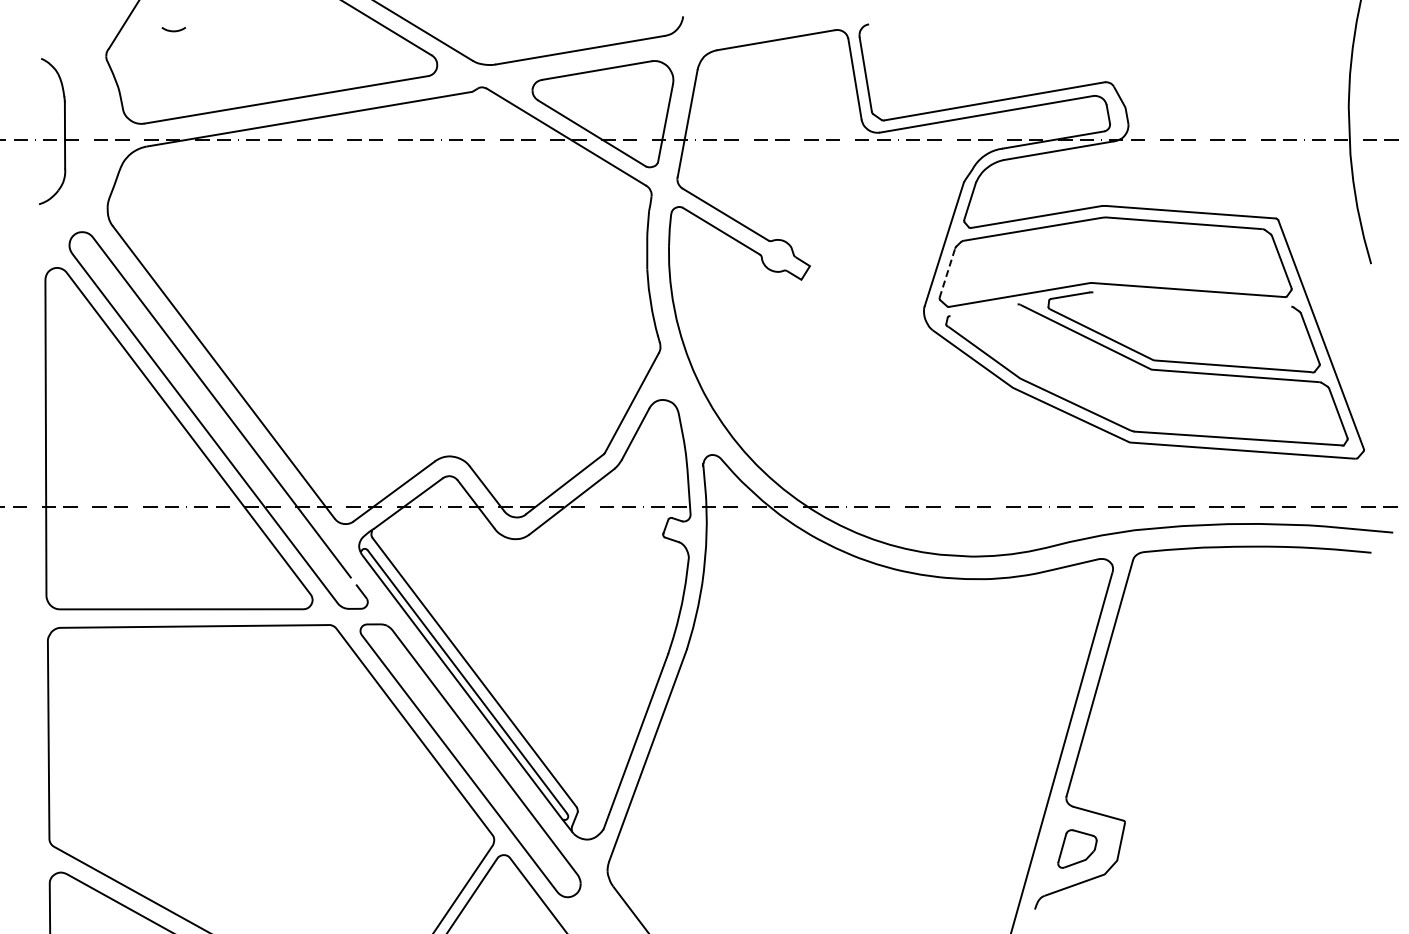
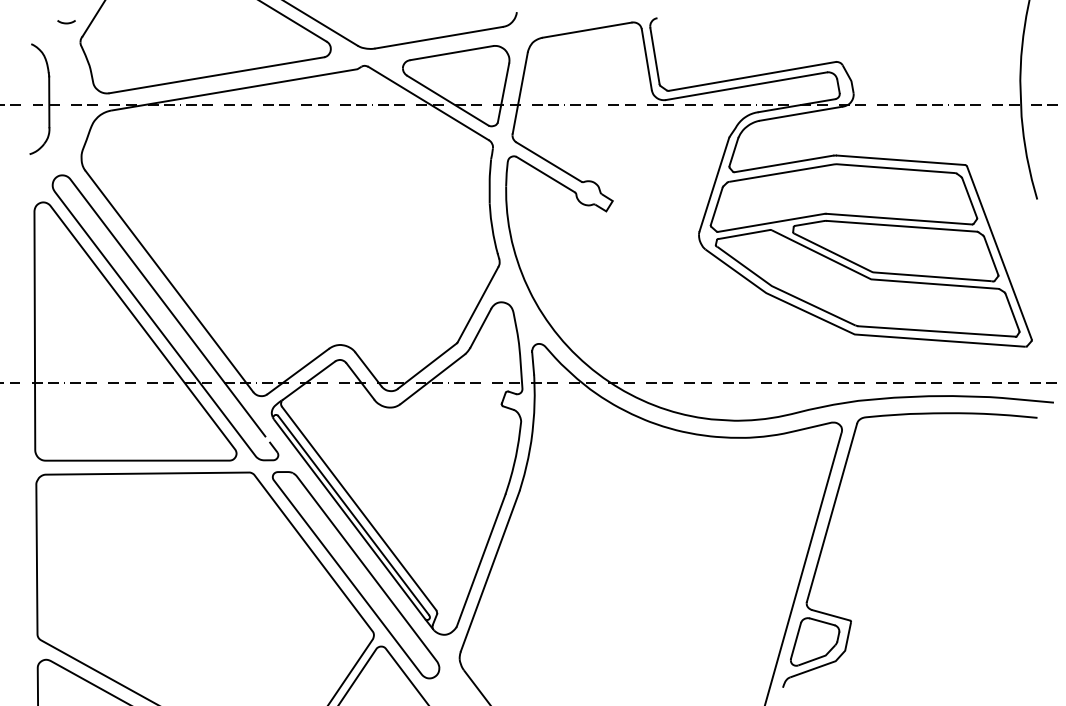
curve: (173, 30) -> (66, 22), moved
line: (947, 273) -> (716, 206), dashed -> solid
line: (1192, 299) -> (902, 226), added
line: (983, 310) -> (744, 234), added
part: (1077, 848) -> (815, 641), size x1.67

